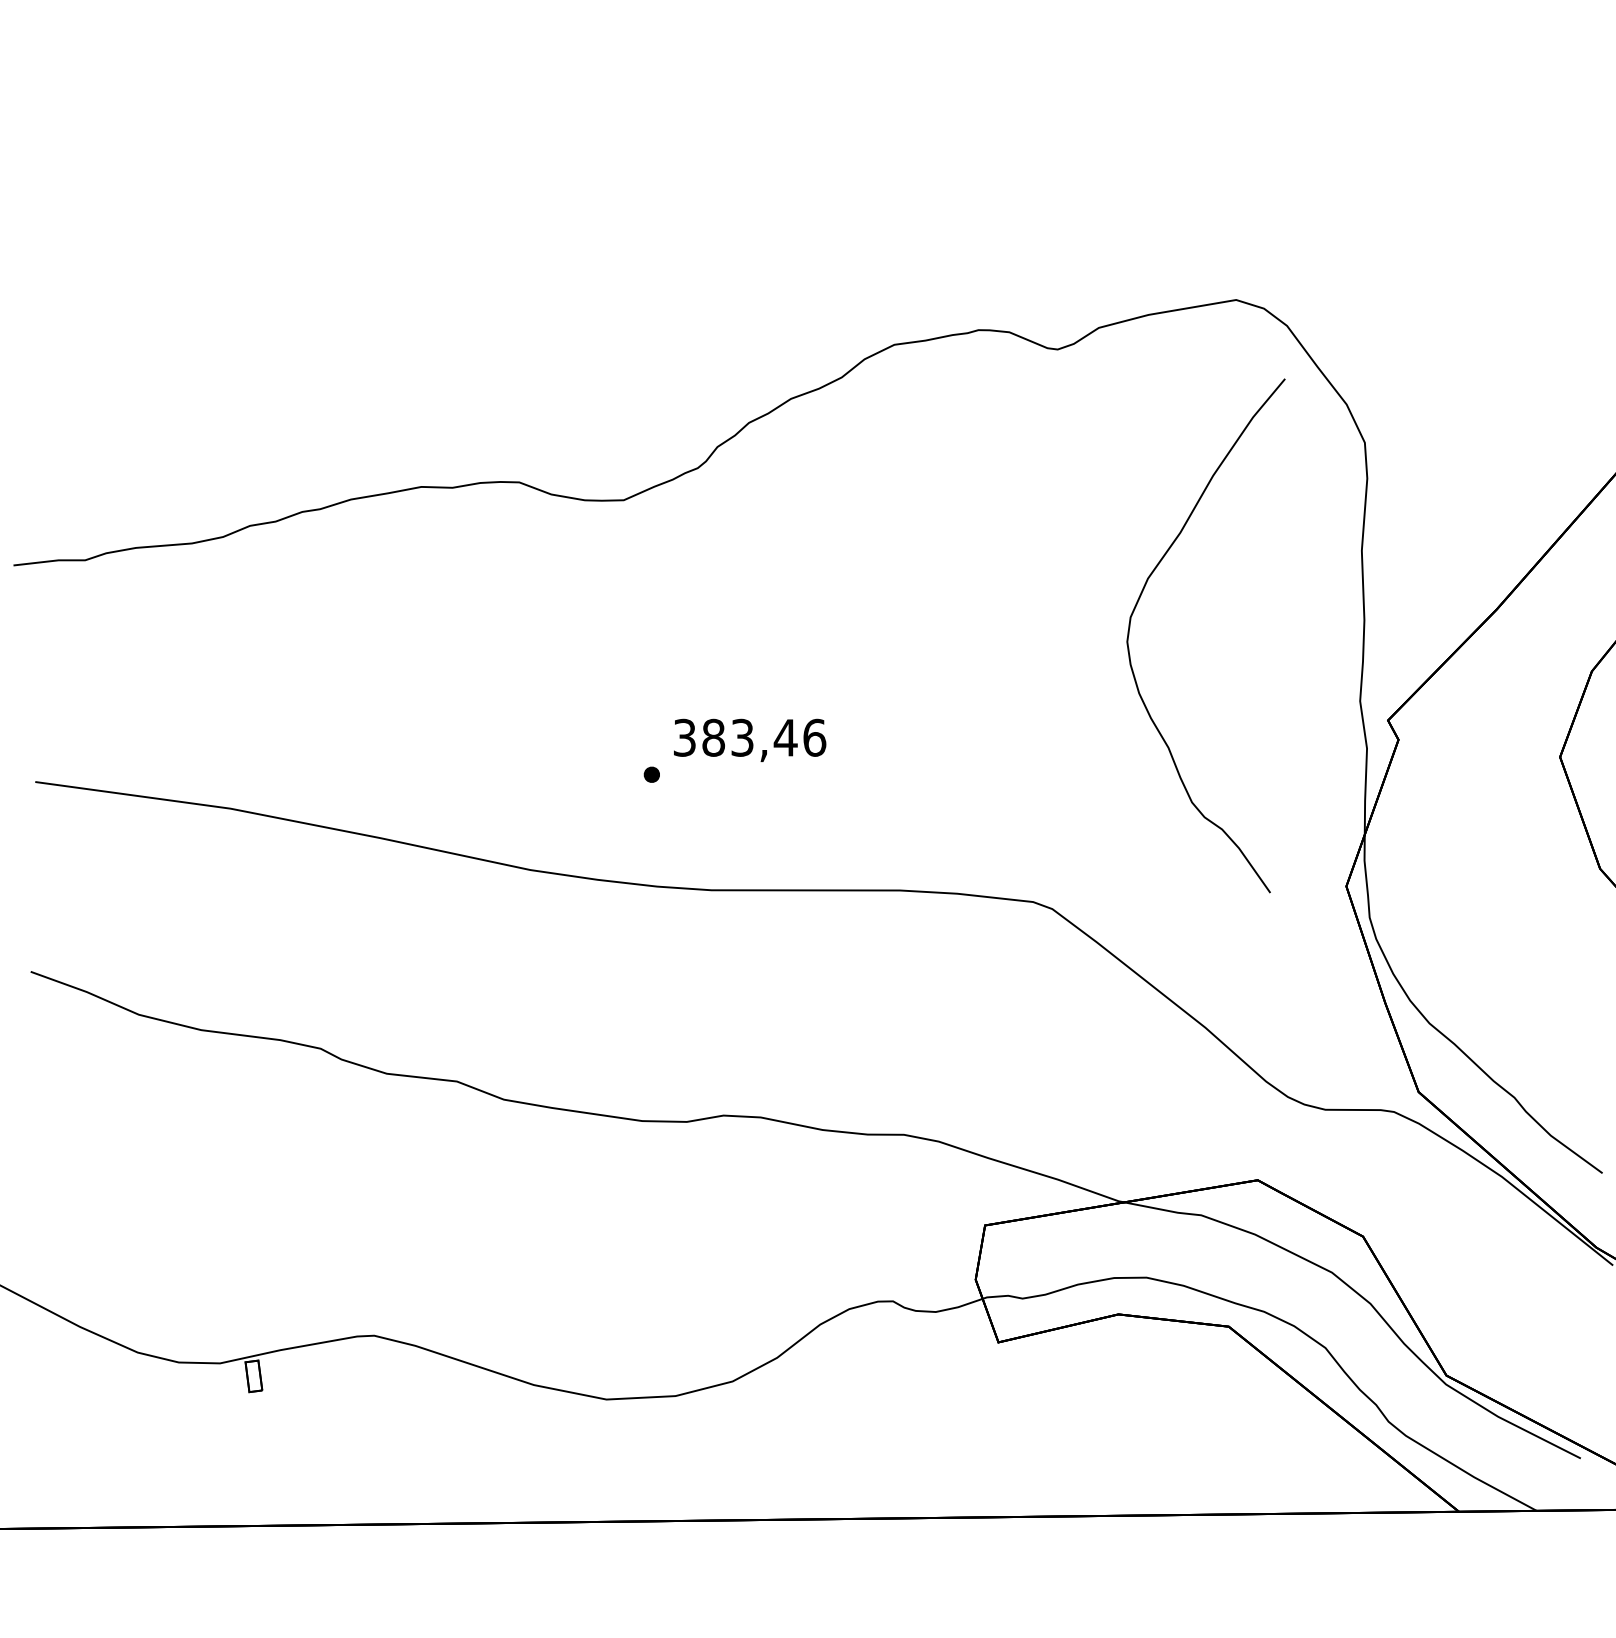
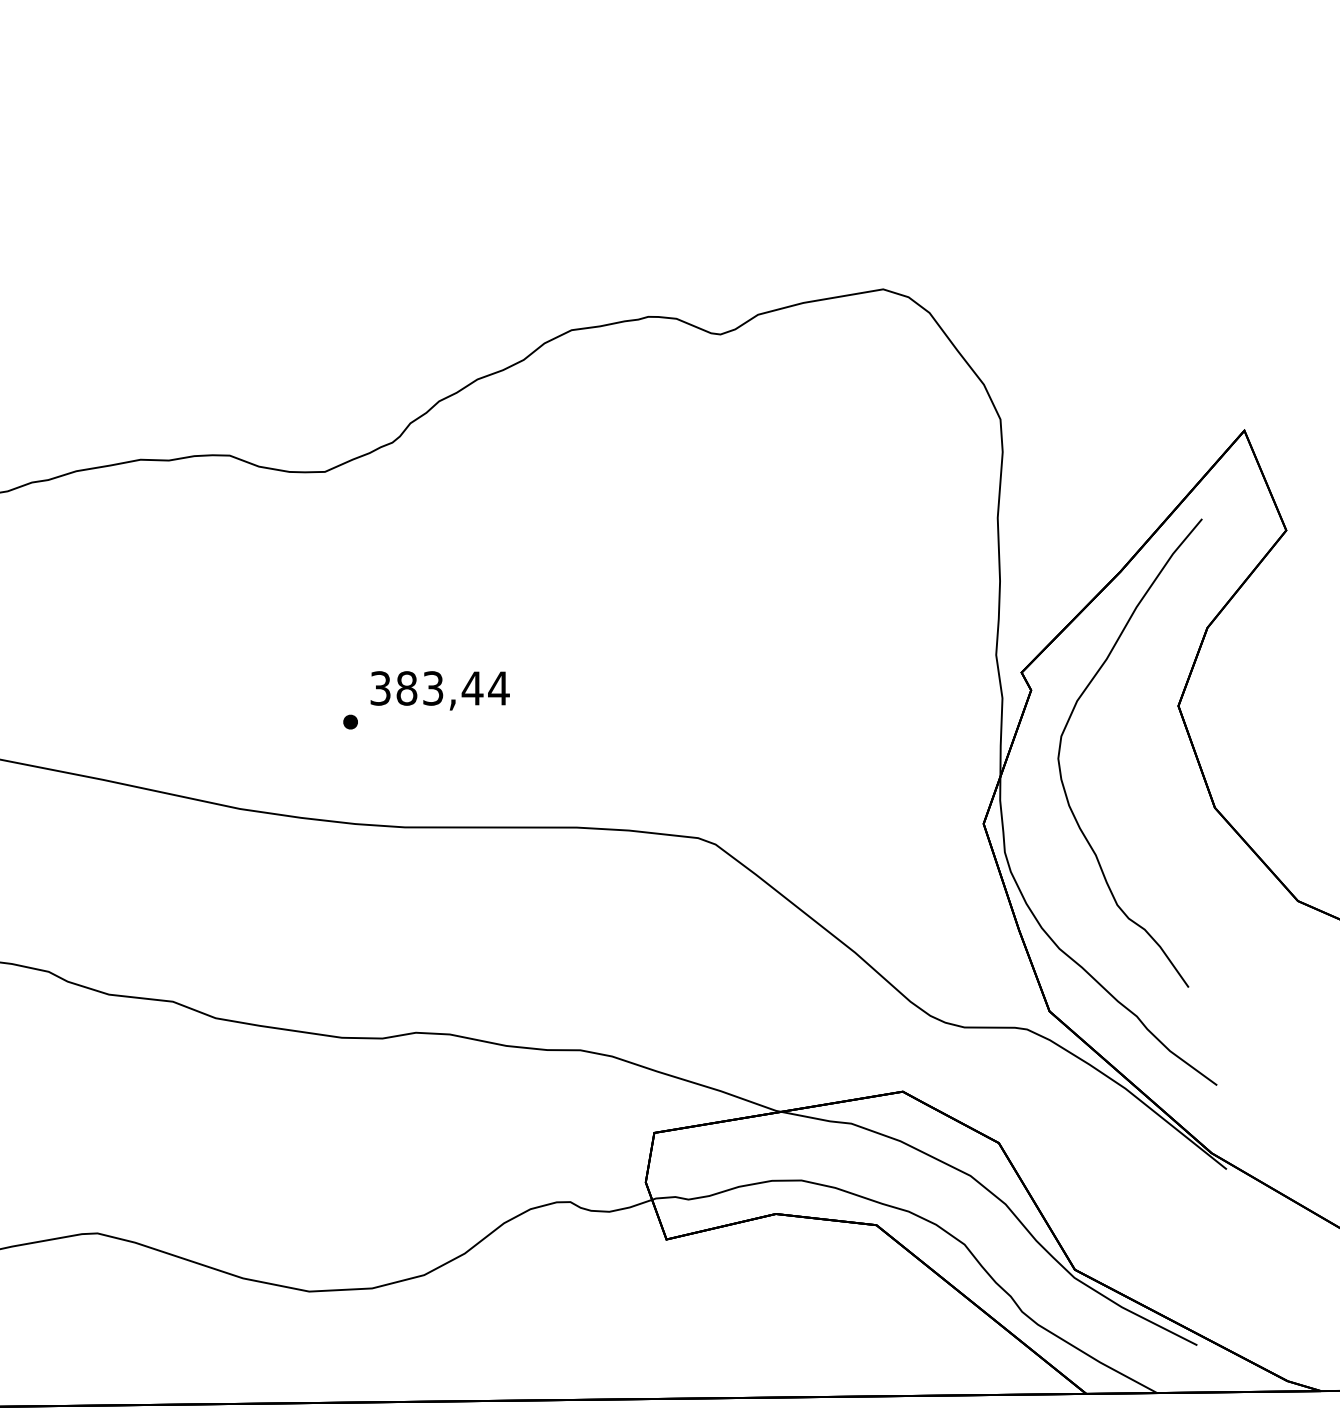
curve: (1136, 607) -> (1066, 727), moved
text: (814, 737) -> (498, 688), 383,46 -> 383,44

